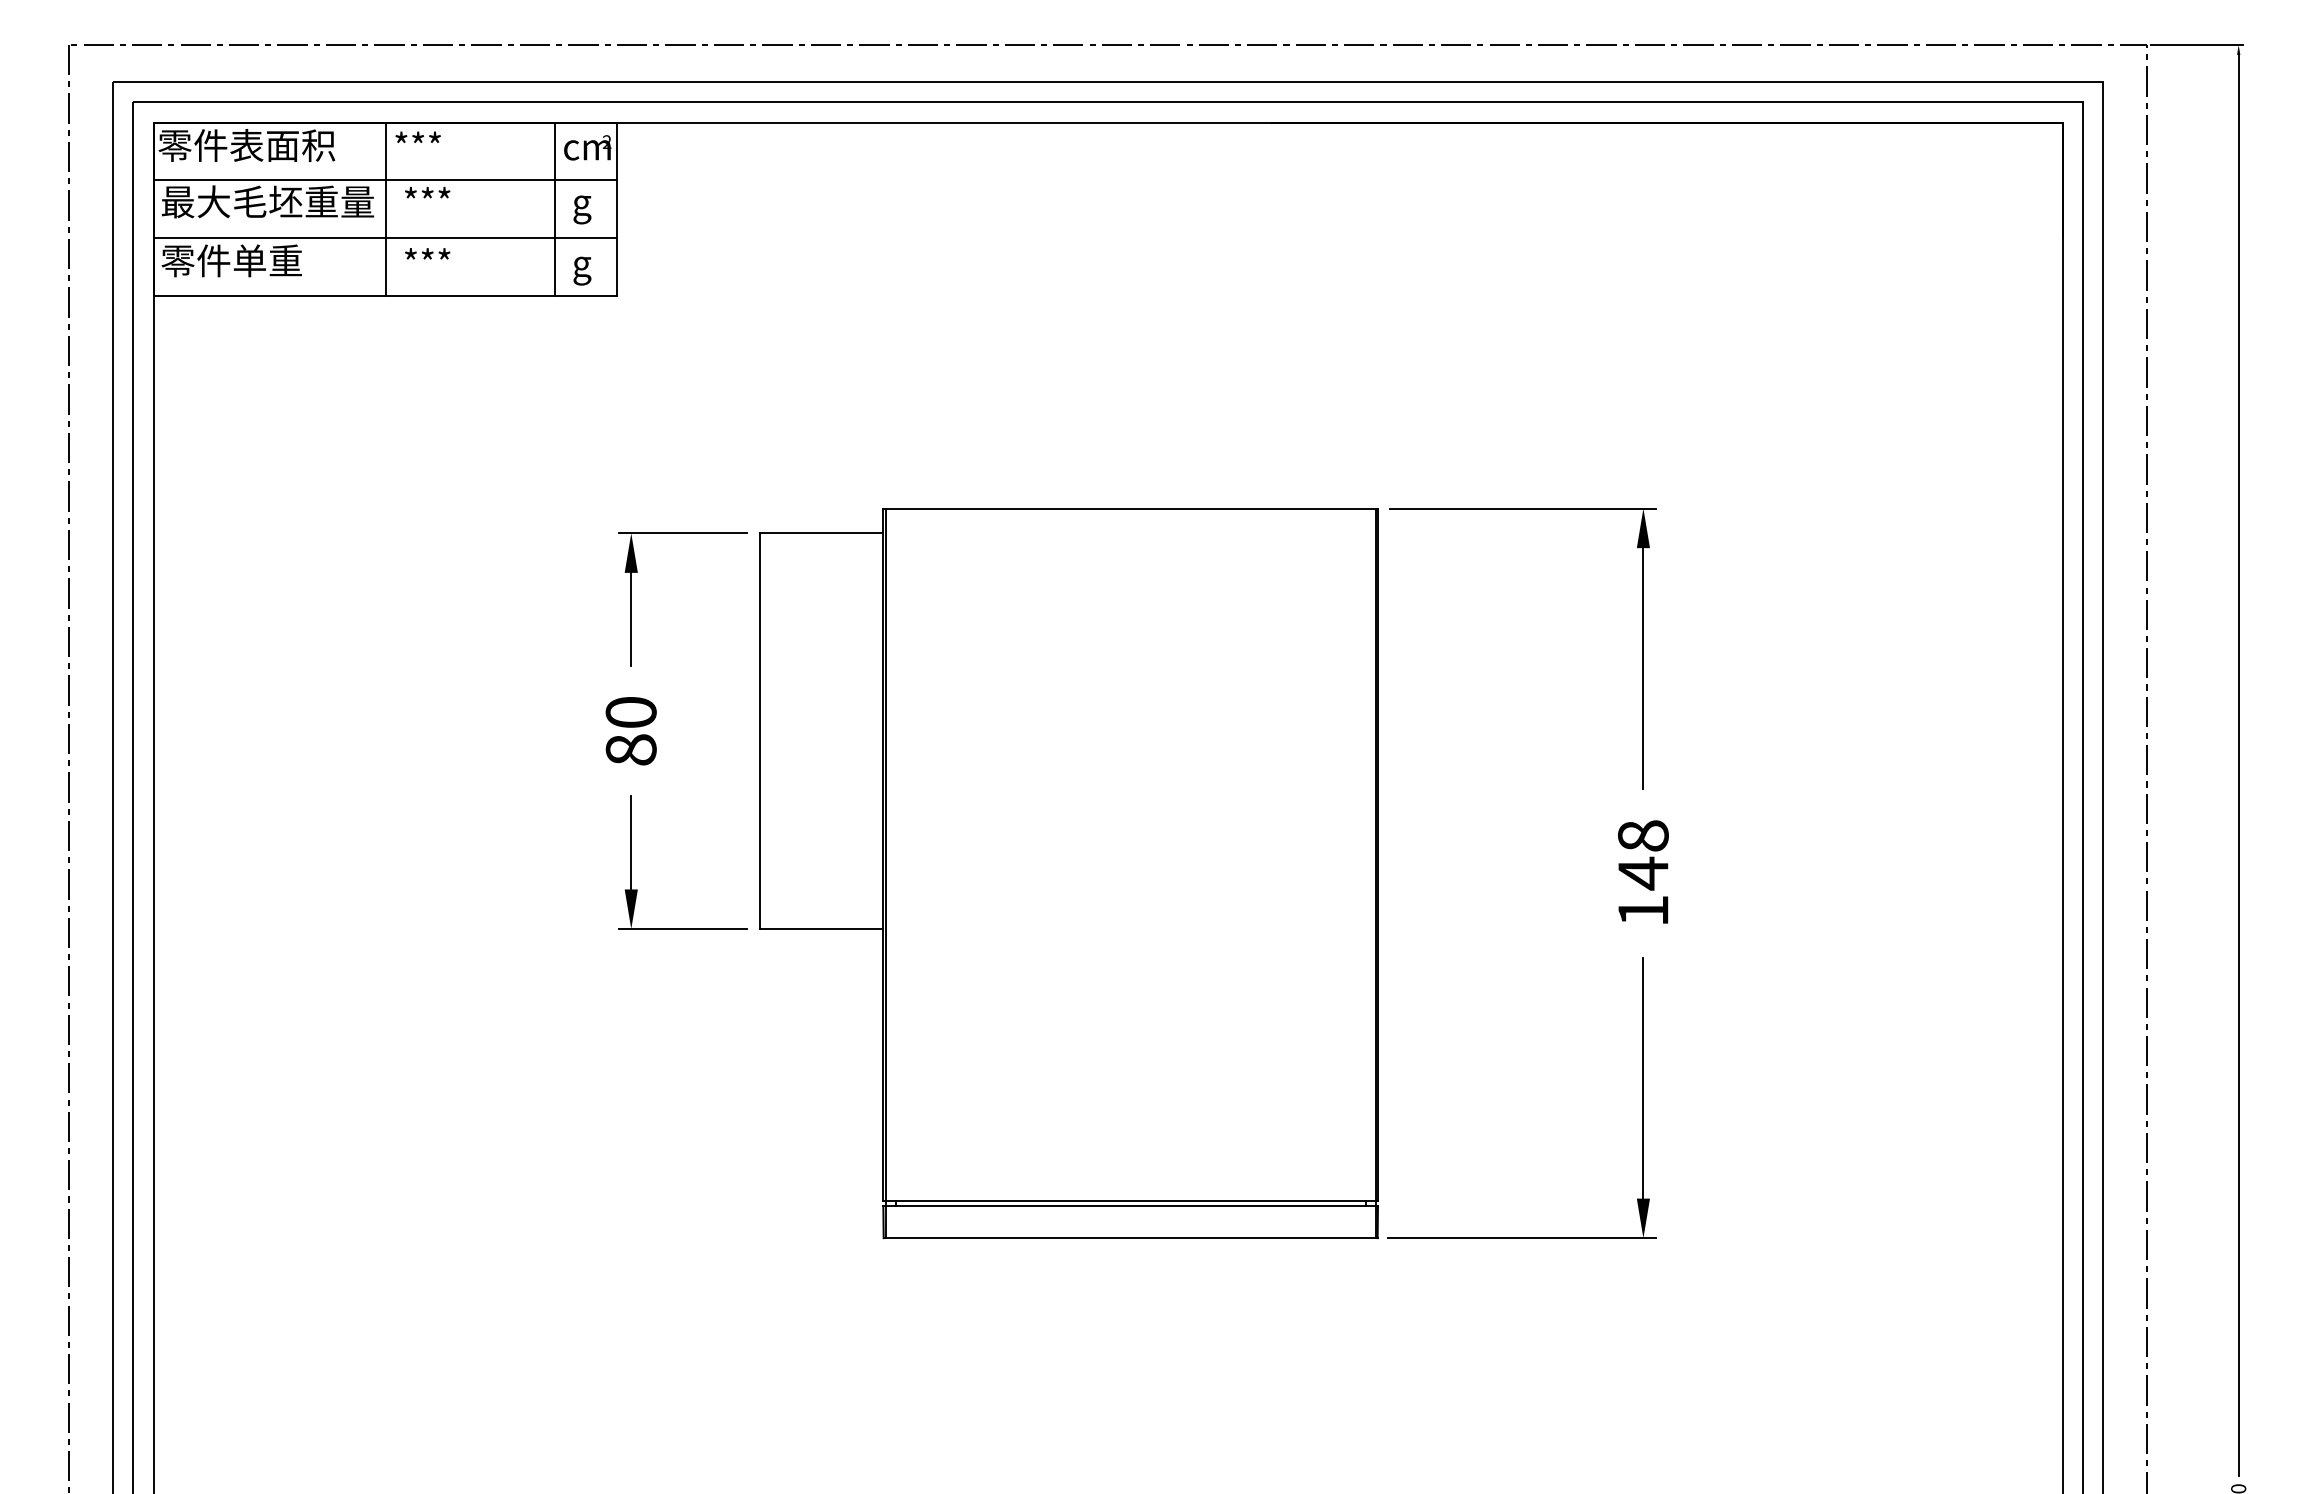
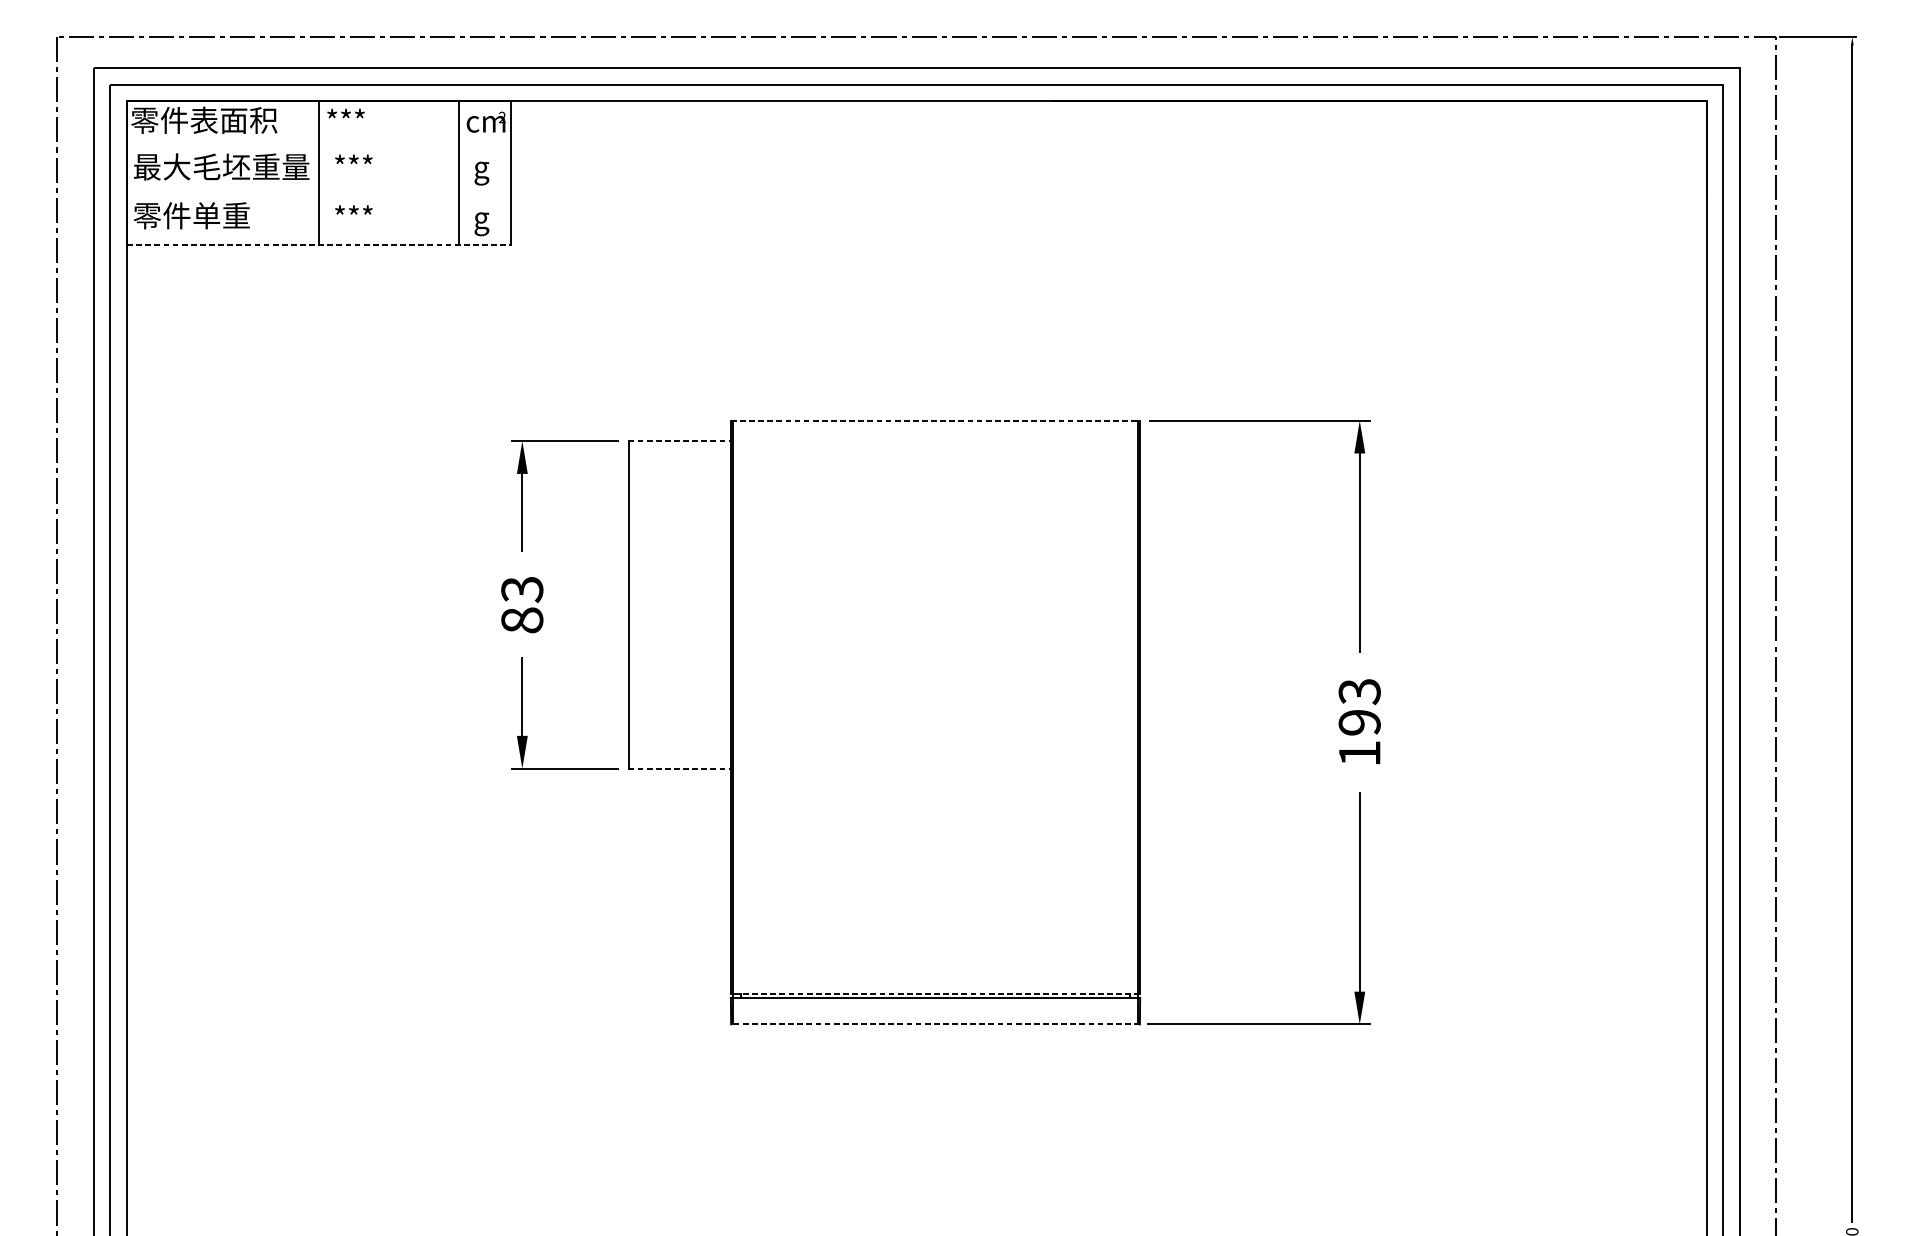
line: (385, 180) -> (318, 149), removed
line: (385, 238) -> (318, 197), removed
line: (385, 296) -> (318, 245), solid -> dashed
line: (1131, 508) -> (936, 420), solid -> dashed
line: (821, 533) -> (679, 441), solid -> dashed
text: (630, 712) -> (521, 589), 80 -> 83
text: (1642, 855) -> (1359, 707), 148 -> 193
line: (821, 929) -> (679, 769), solid -> dashed
line: (1130, 1201) -> (935, 994), solid -> dashed
line: (1130, 1238) -> (935, 1024), solid -> dashed

